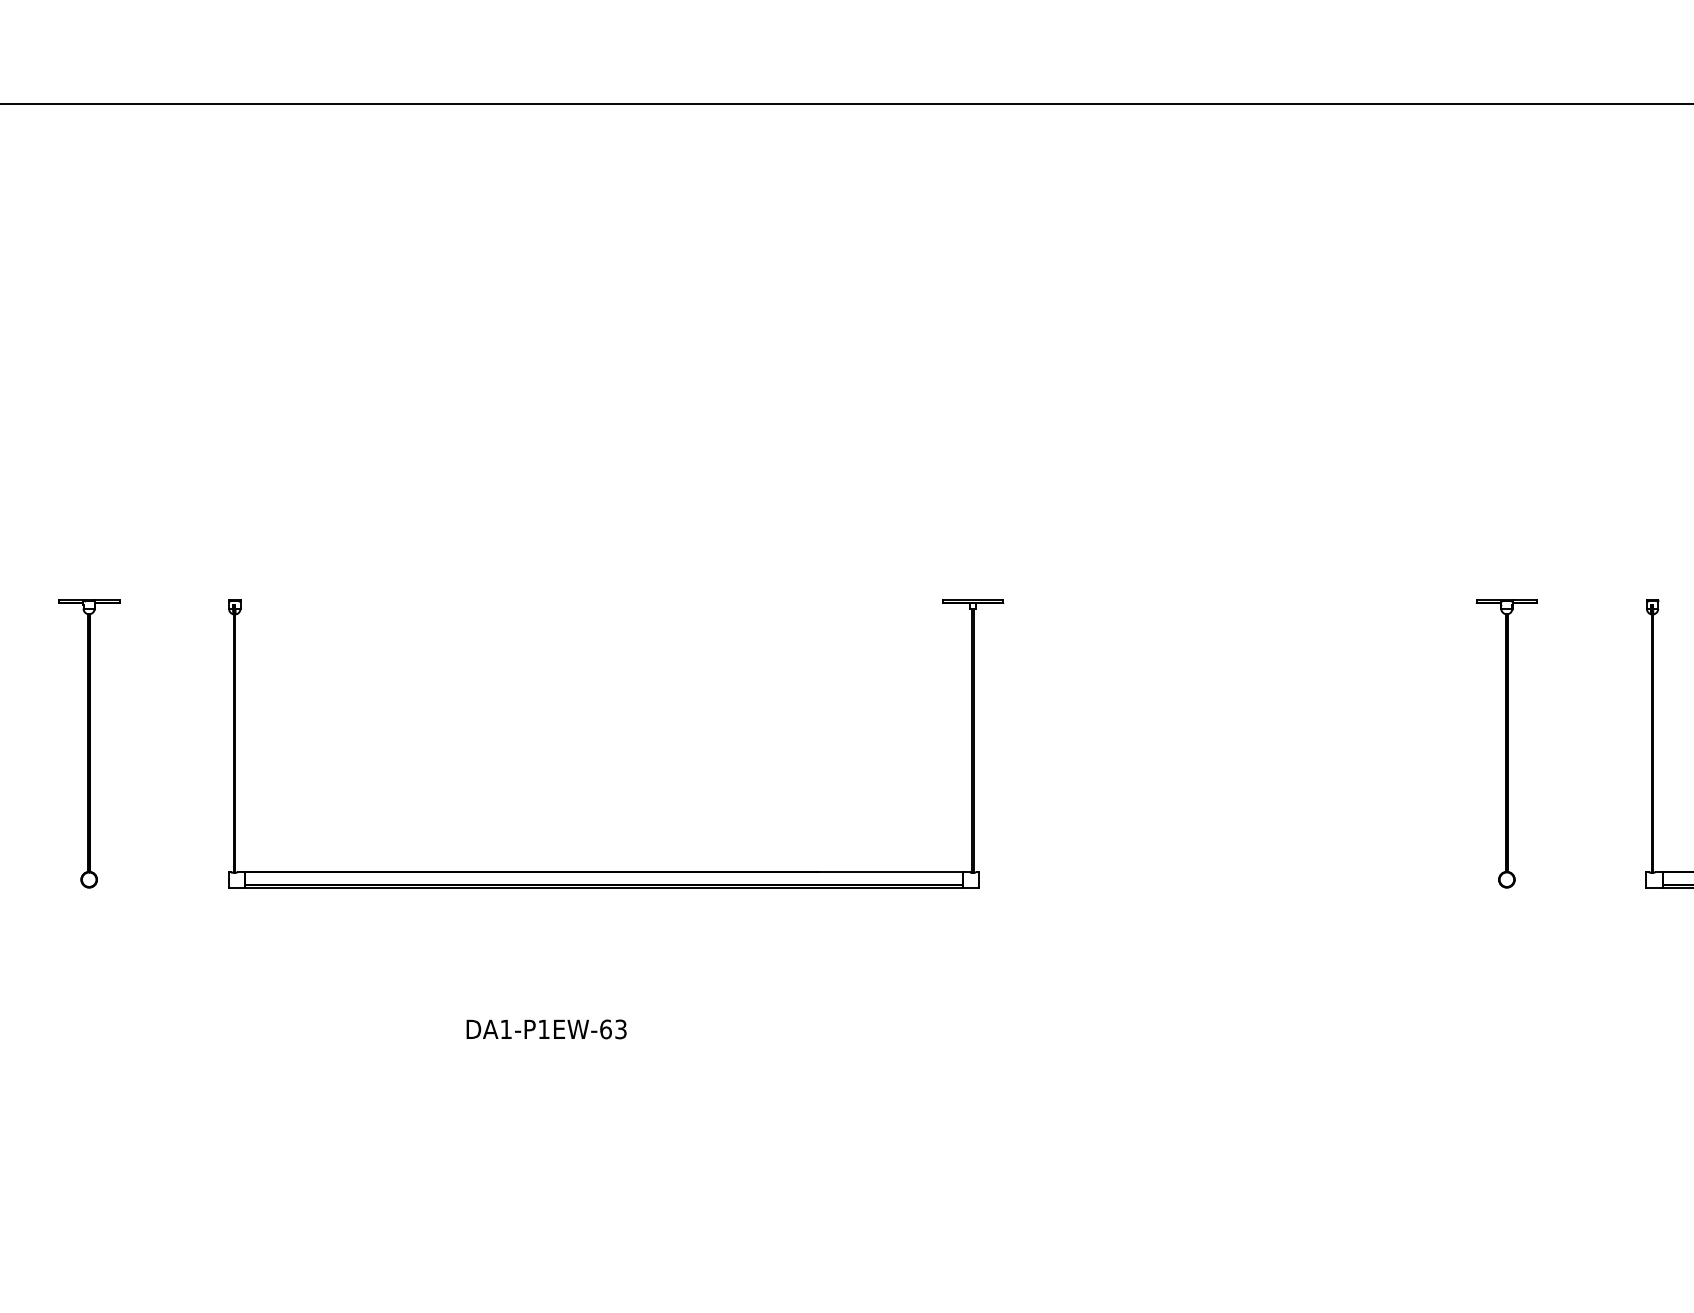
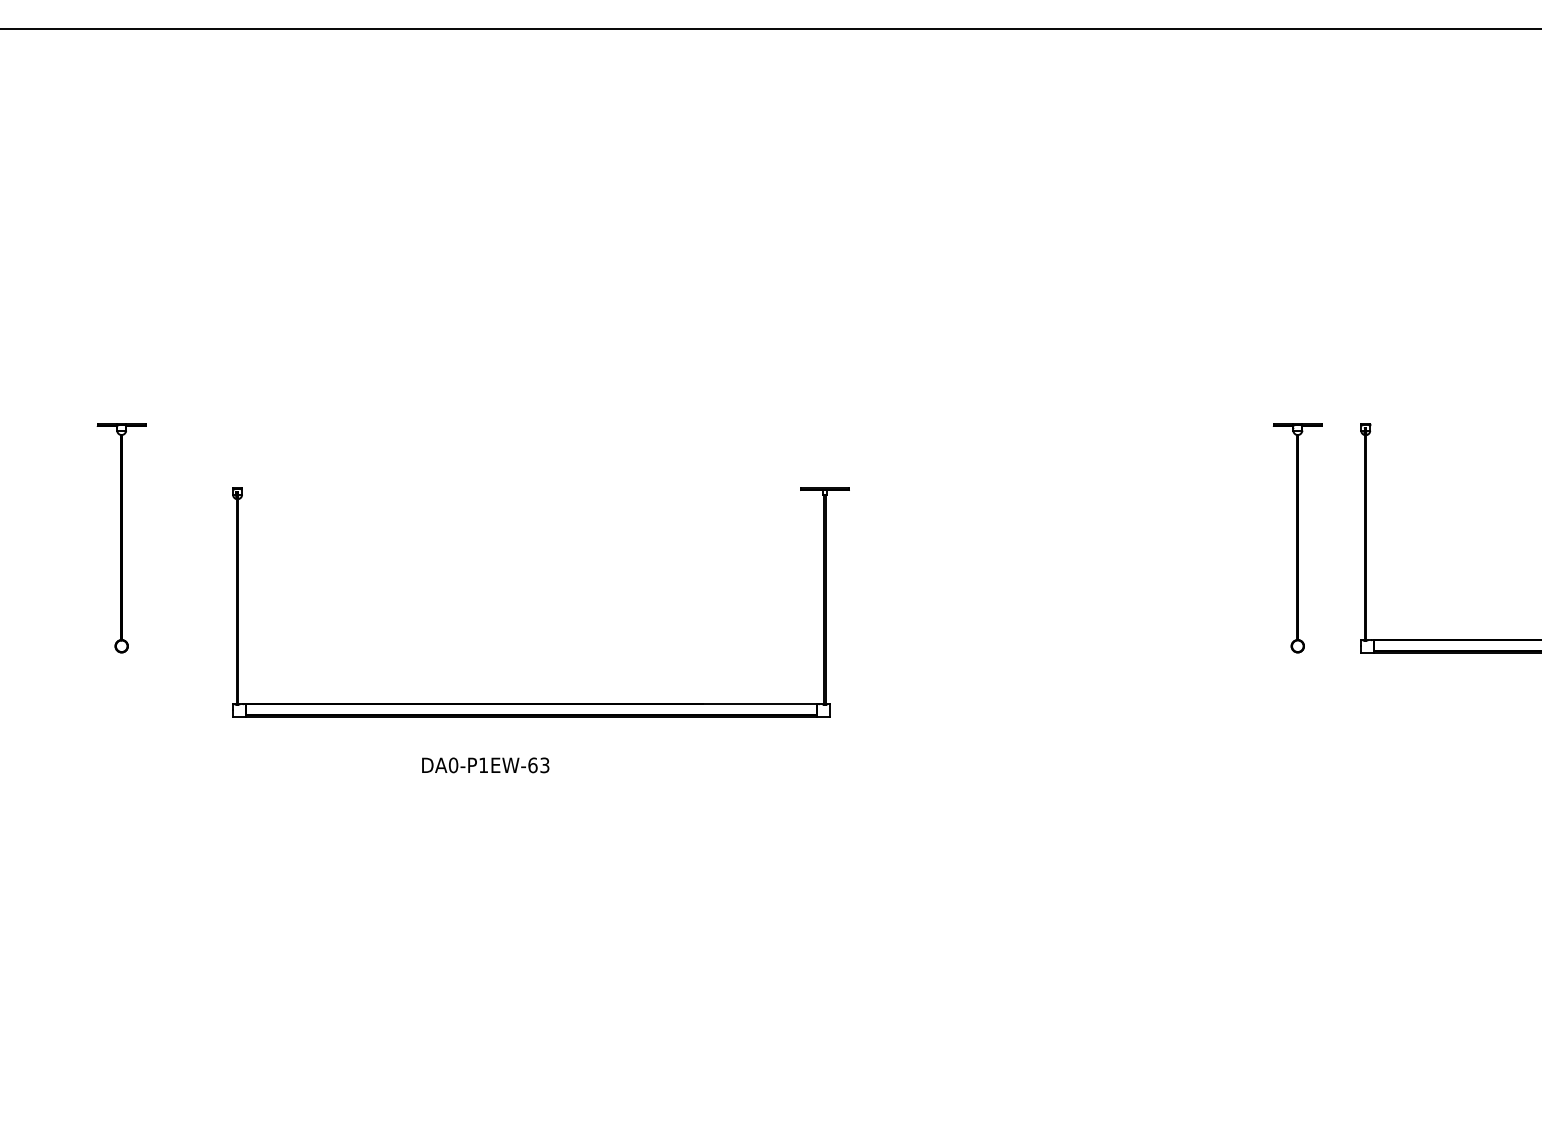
part: (1506, 744) -> (1297, 538), moved
part: (615, 871) -> (540, 703), moved
text: (506, 1029) -> (453, 765), DA1-P1EW-63 -> DA0-P1EW-63

